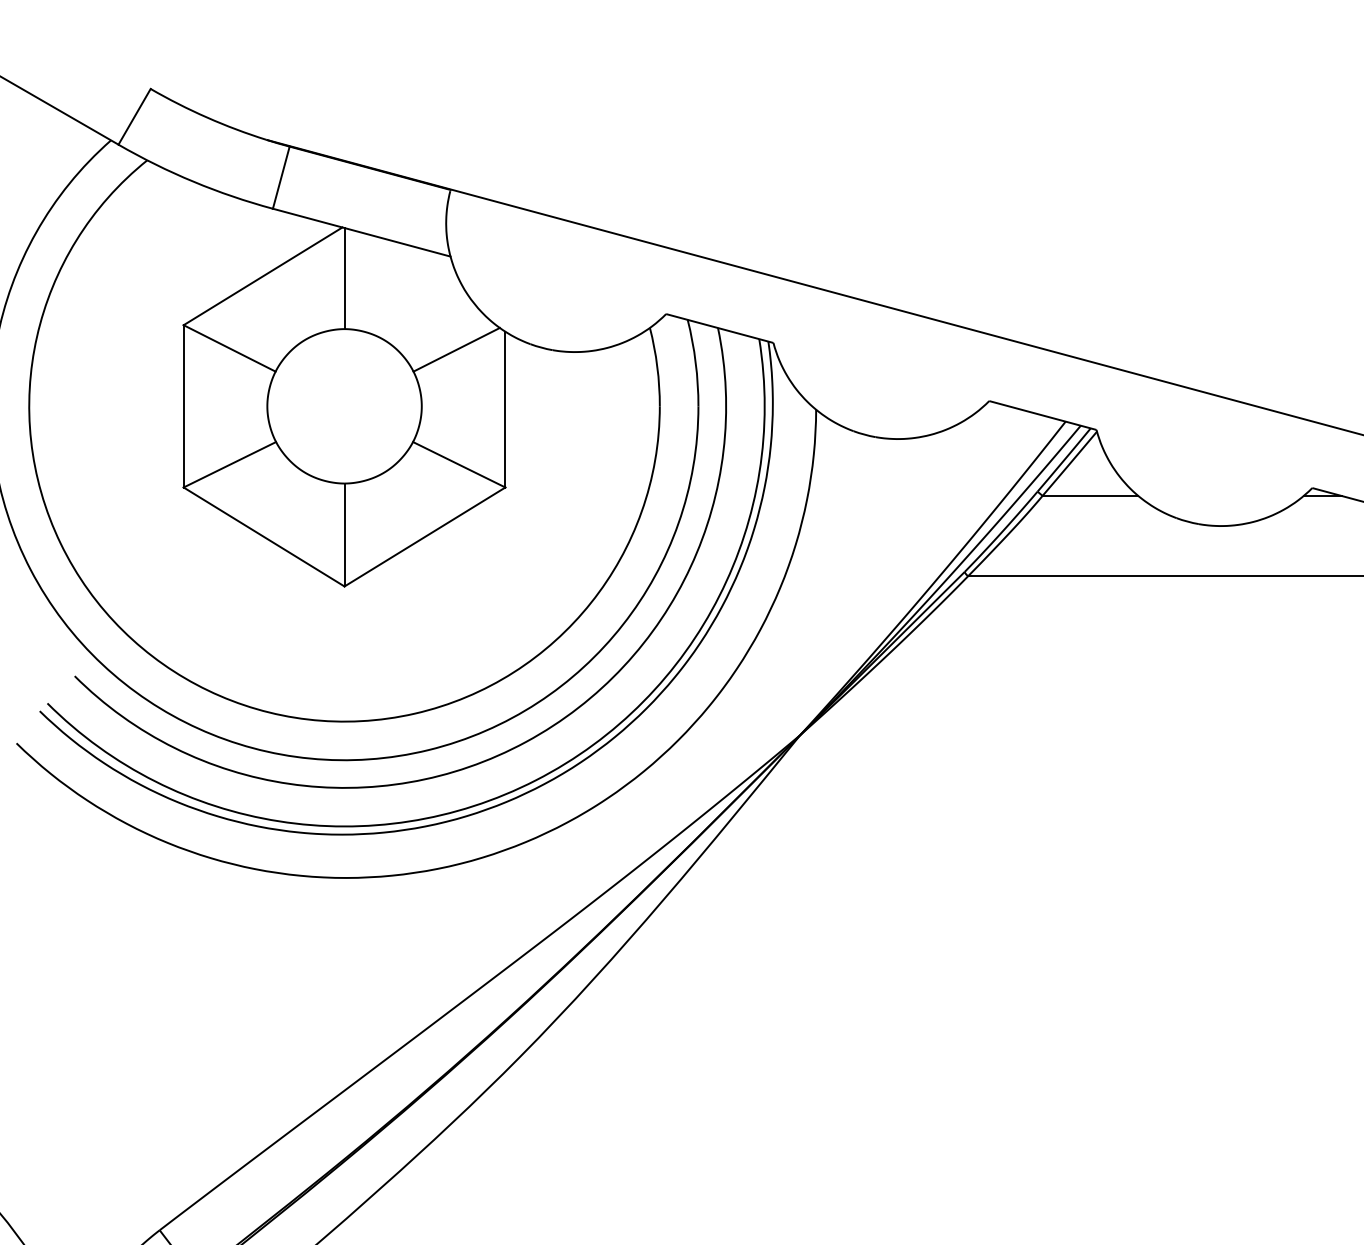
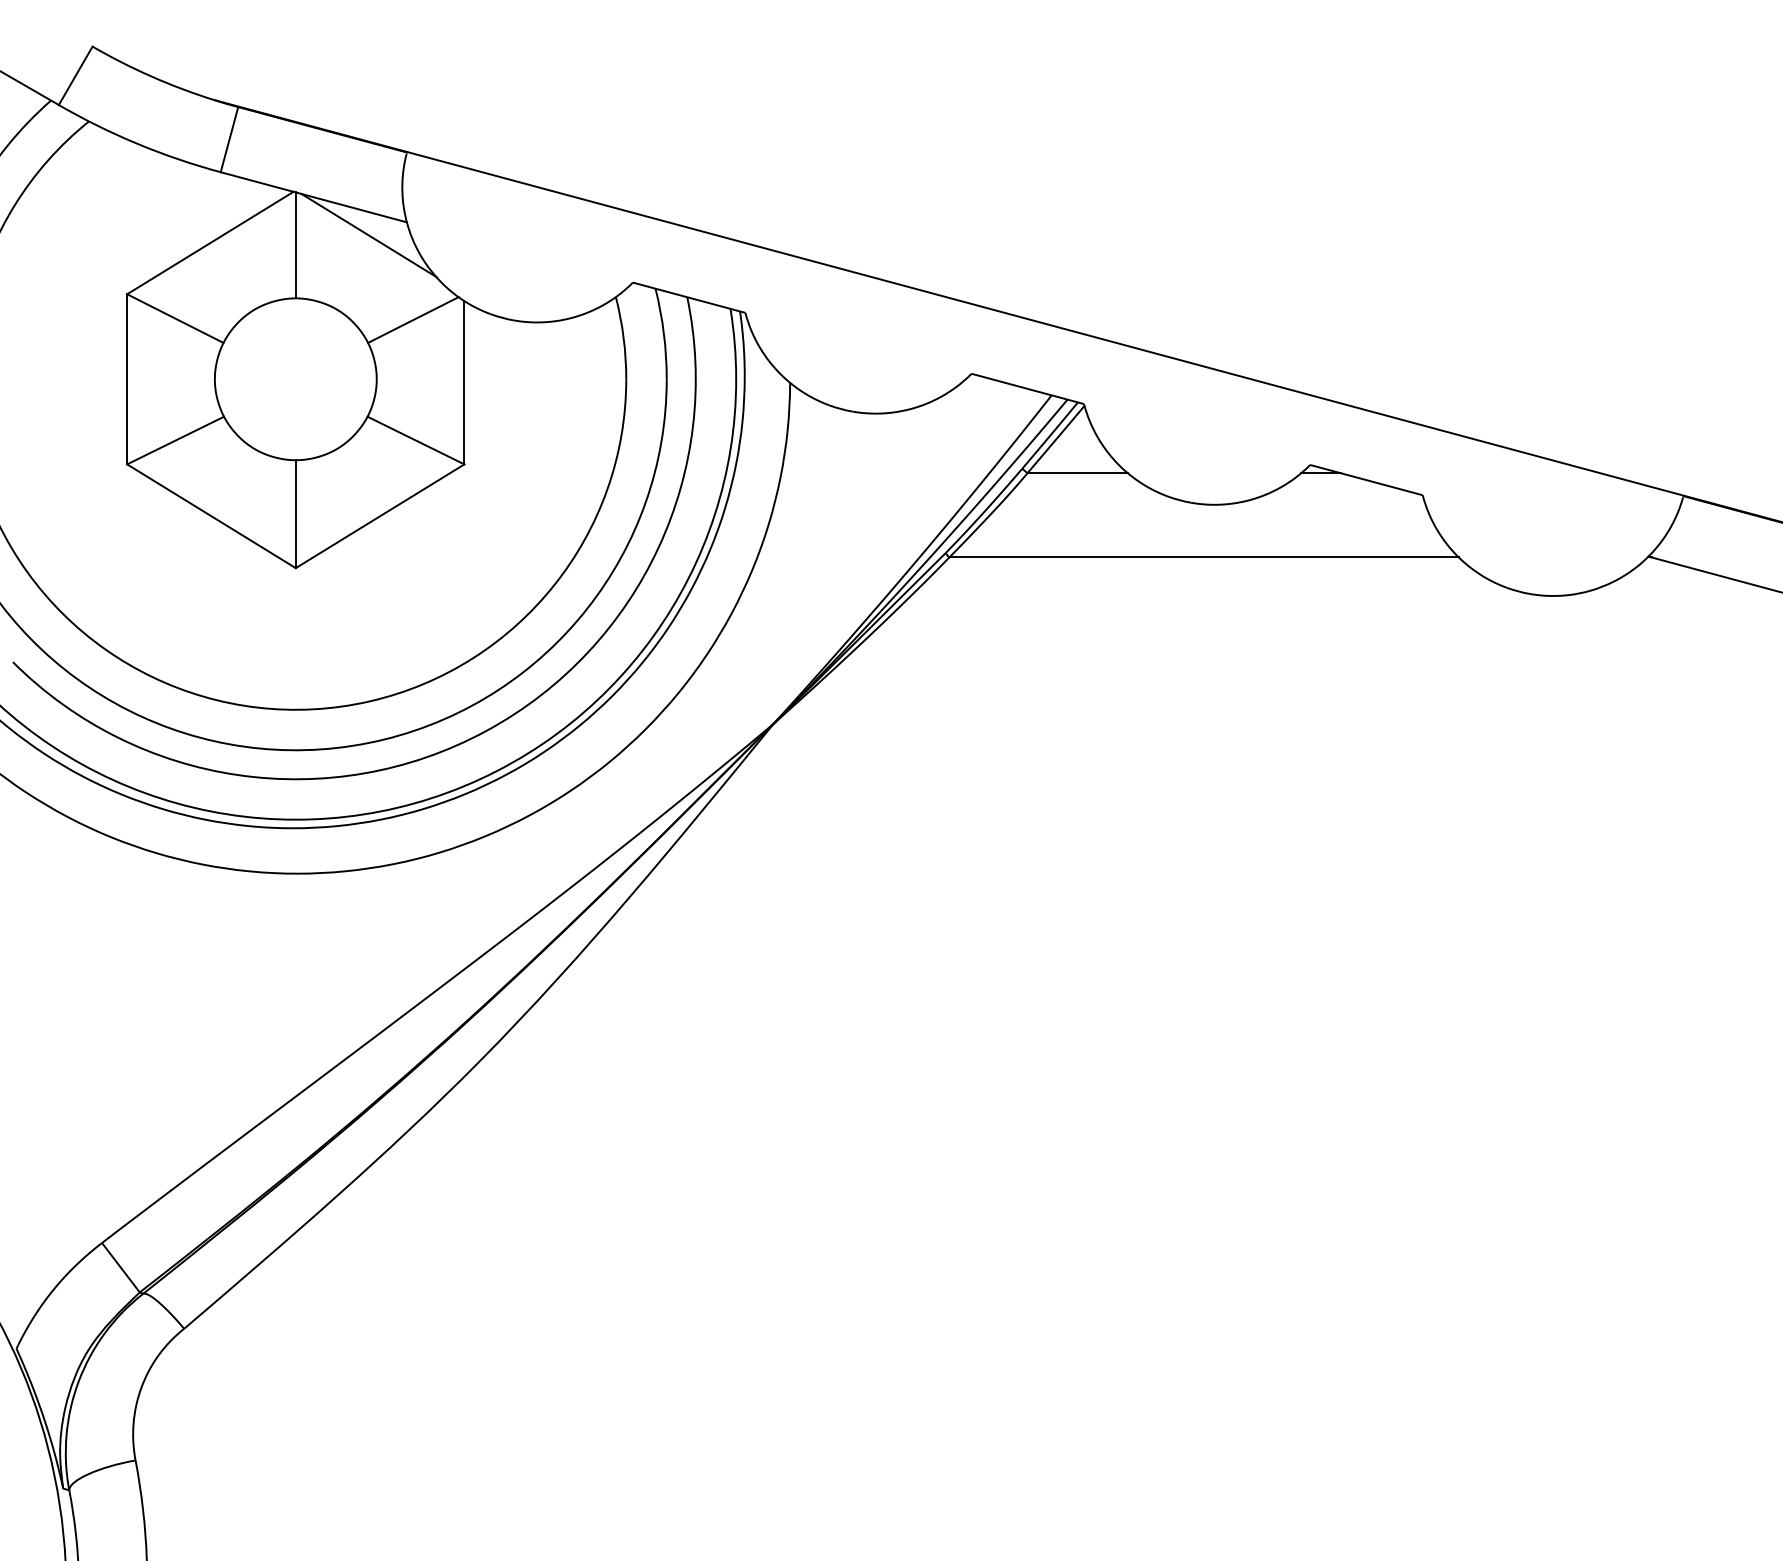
line: (413, 269) -> (368, 235), added

